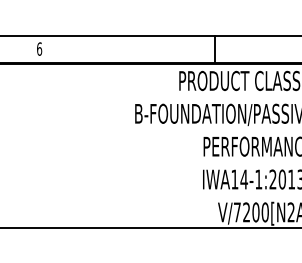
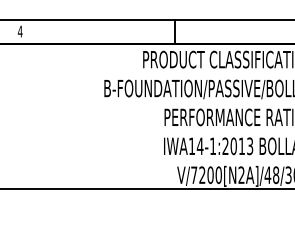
text: (38, 48) -> (19, 31), 6 -> 4

